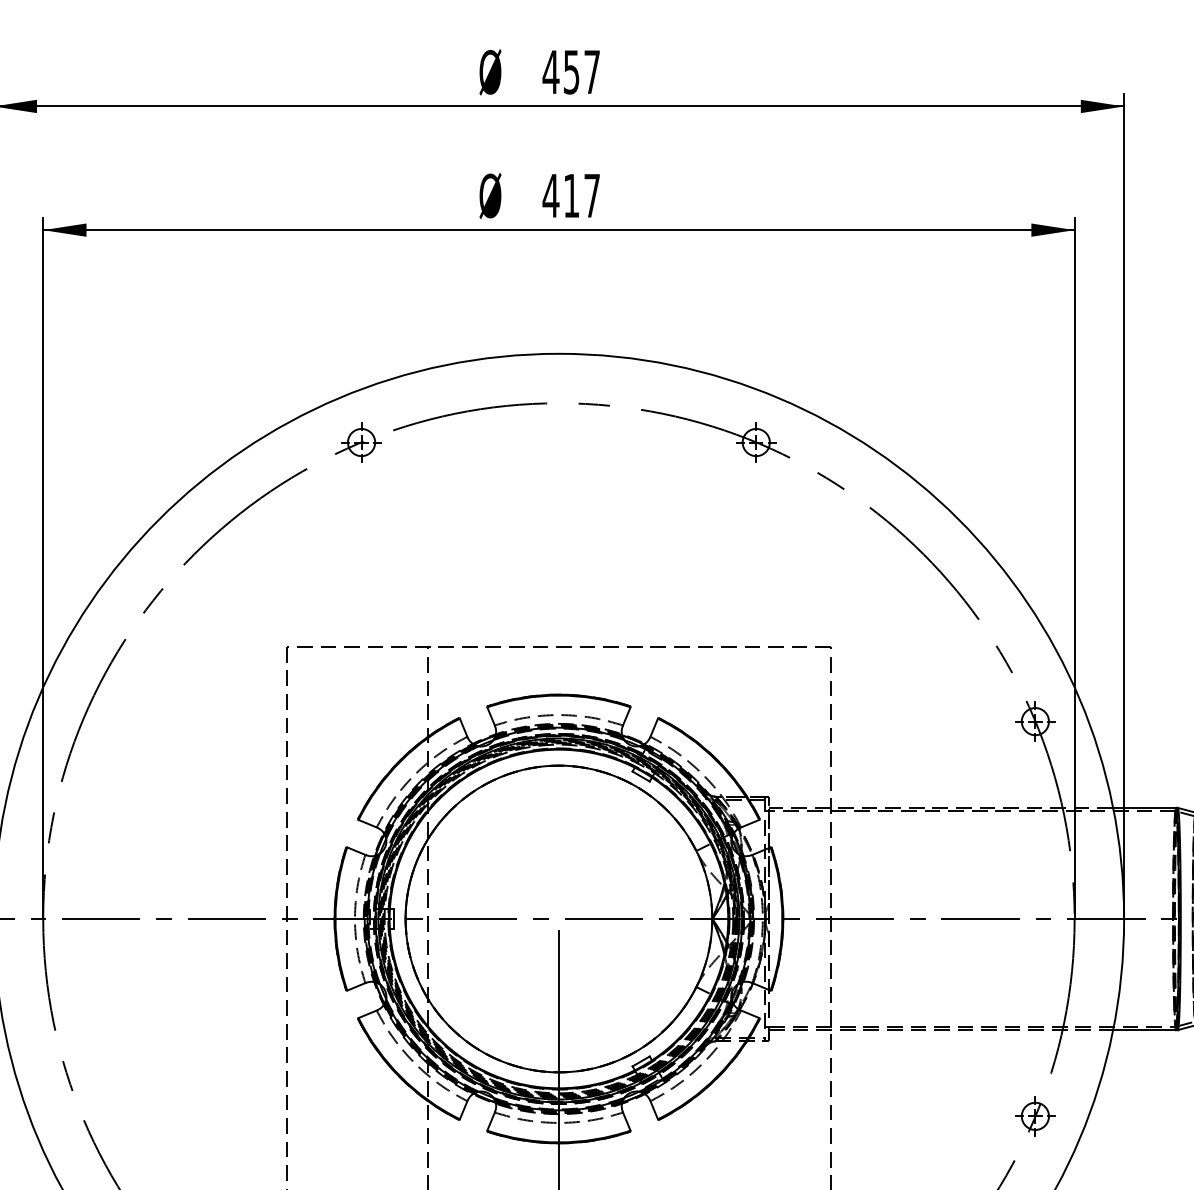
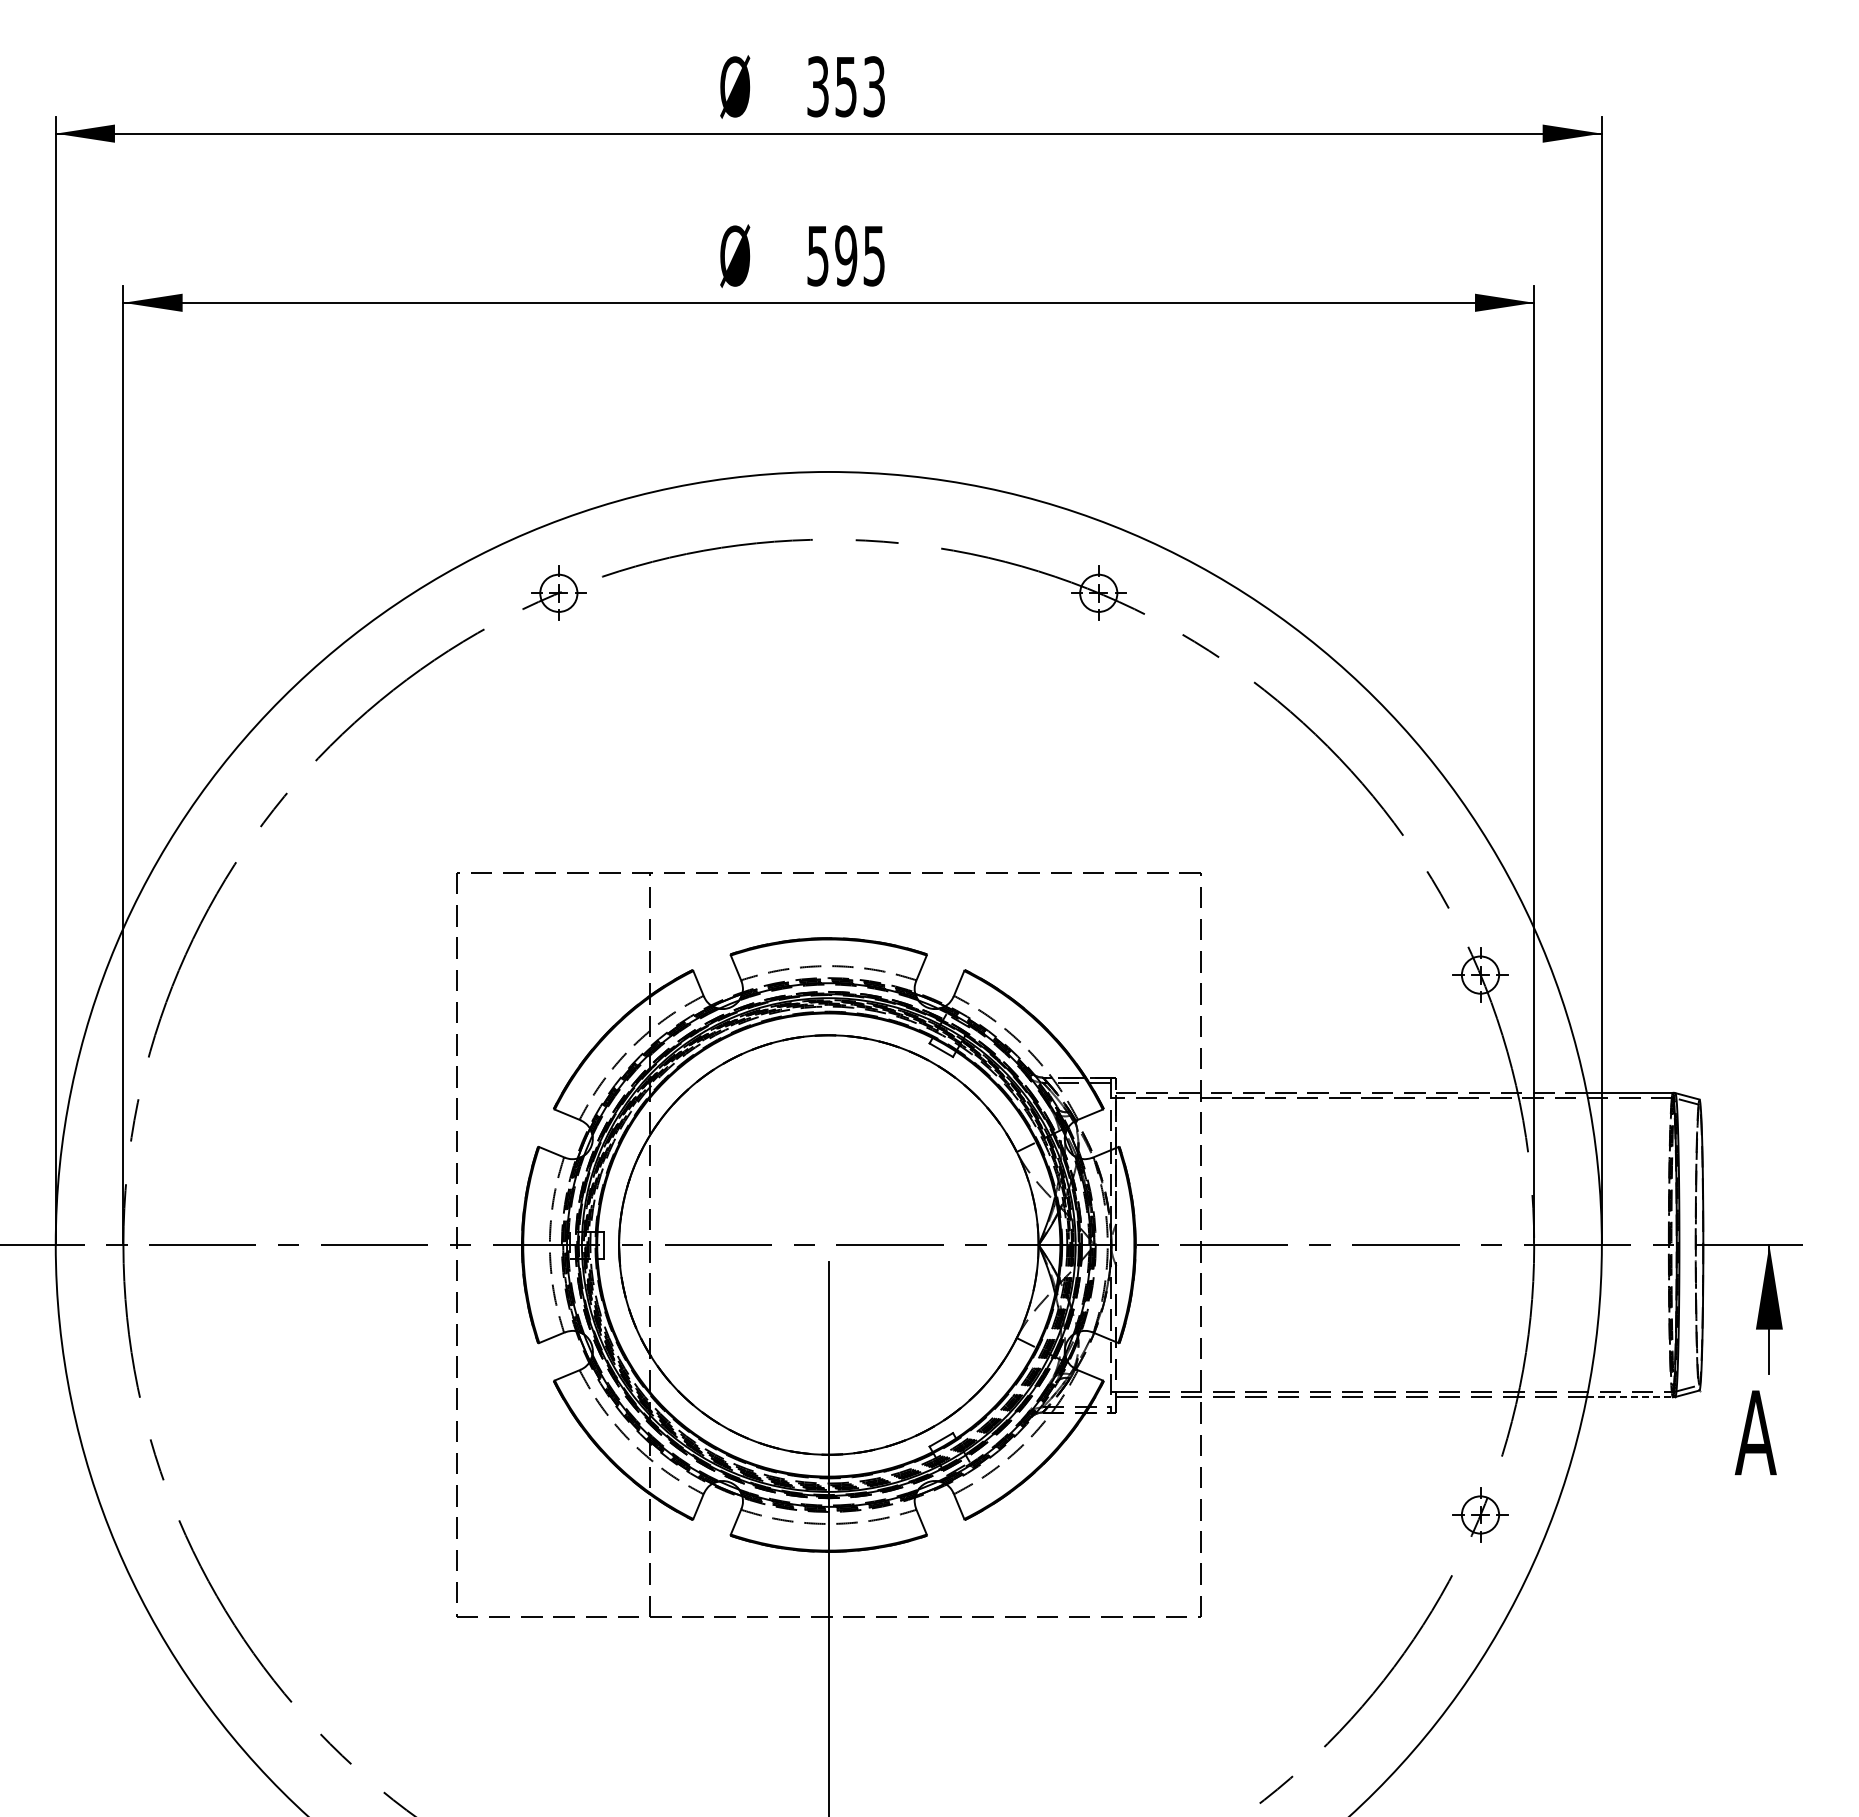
text: (571, 71) -> (845, 86), 457 -> 353
text: (571, 195) -> (845, 255), 417 -> 595
line: (1145, 1030) -> (1630, 1397), solid -> dashed

